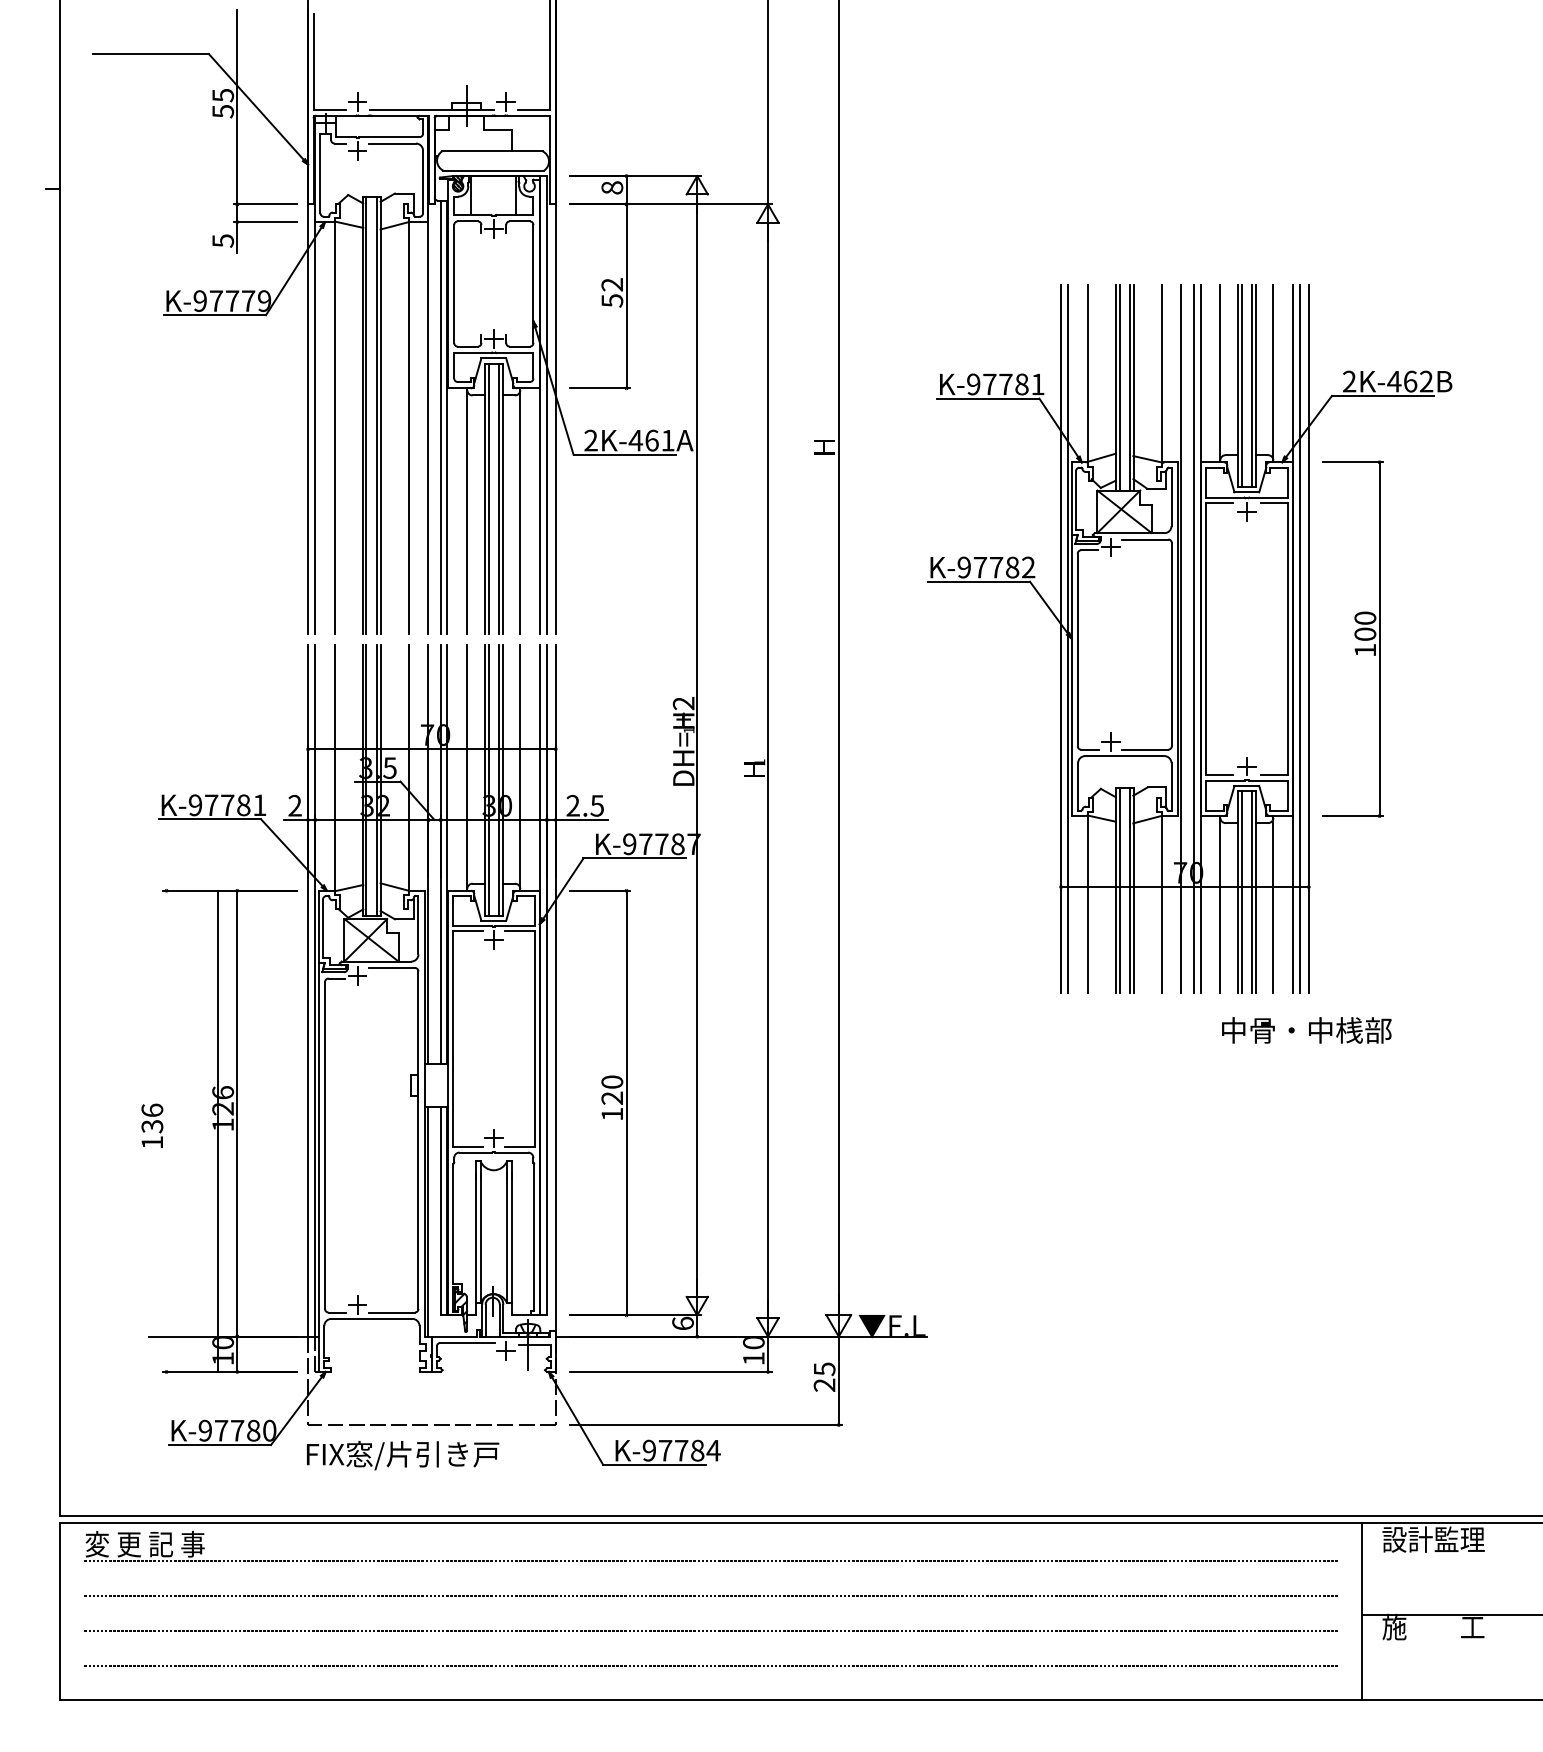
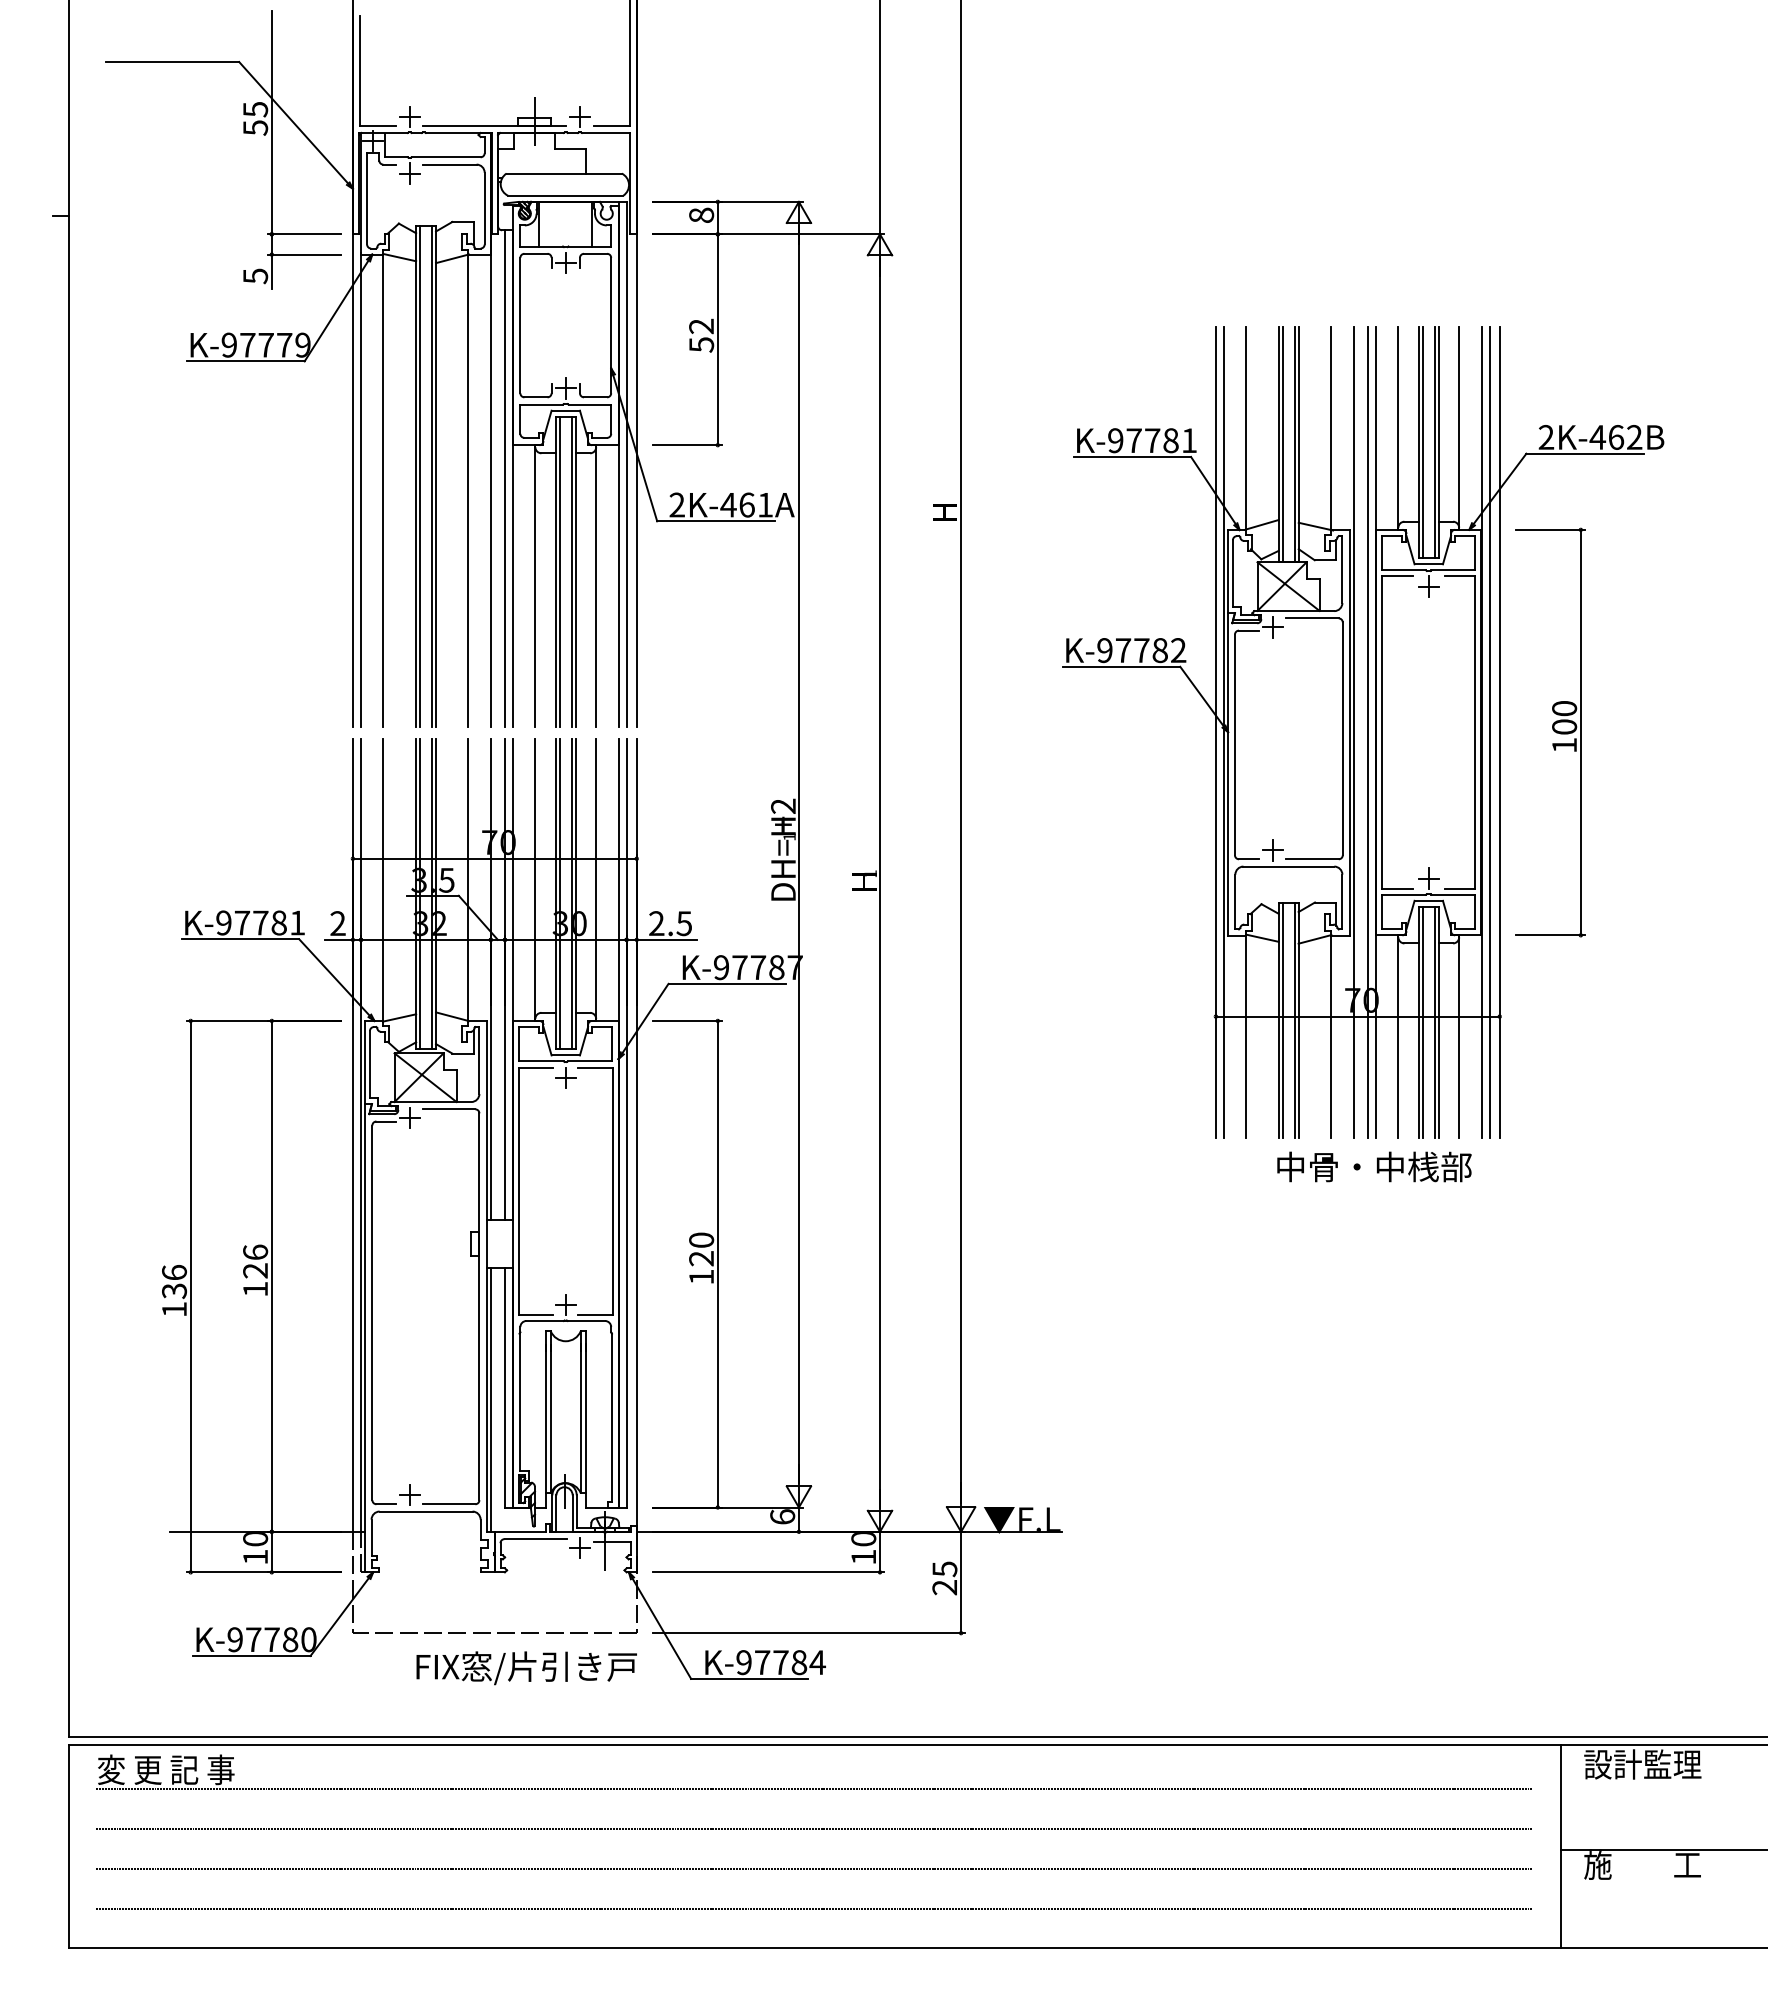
text: (1306, 1030) -> (1374, 1166), moved
line: (217, 1131) -> (190, 1296), moved
text: (402, 1455) -> (526, 1668), moved

